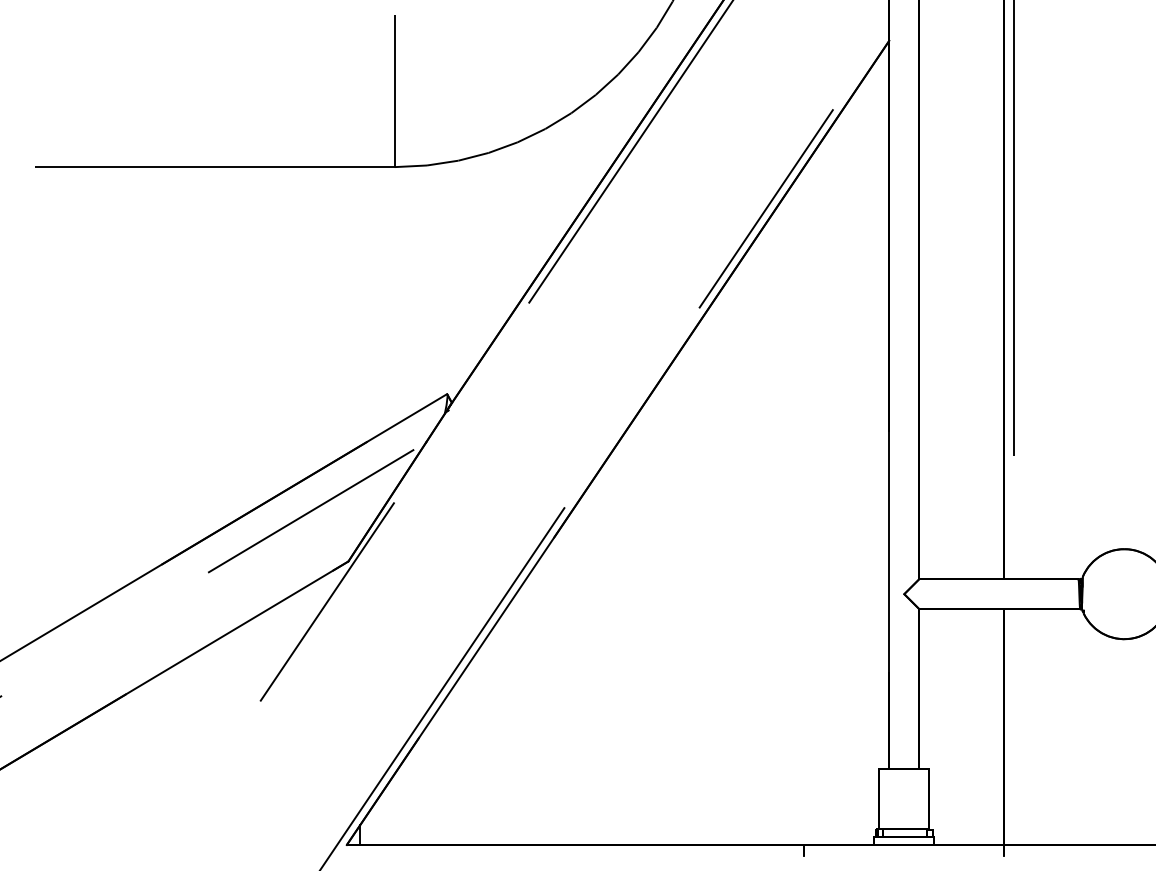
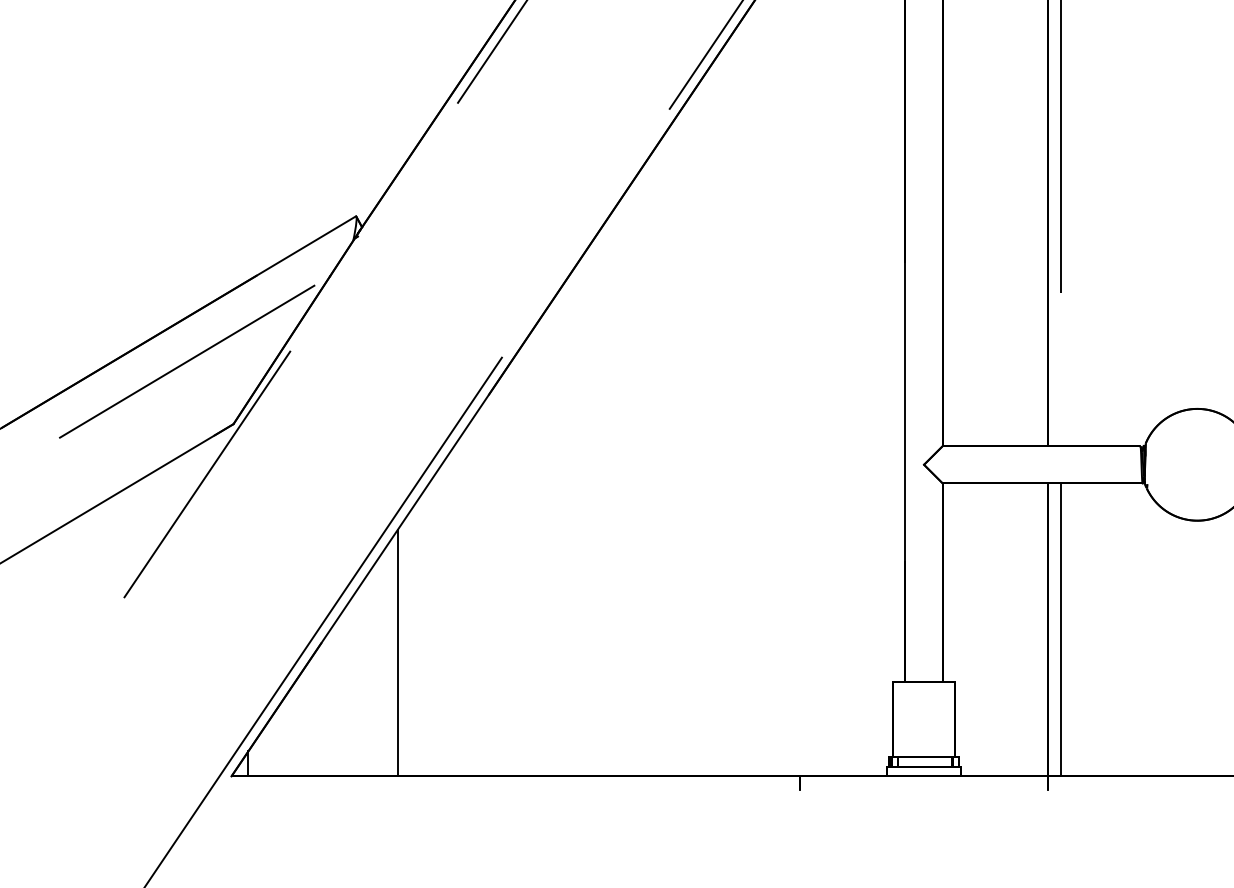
line: (1014, 726) -> (1060, 629), added
line: (480, 745) -> (397, 652), added

